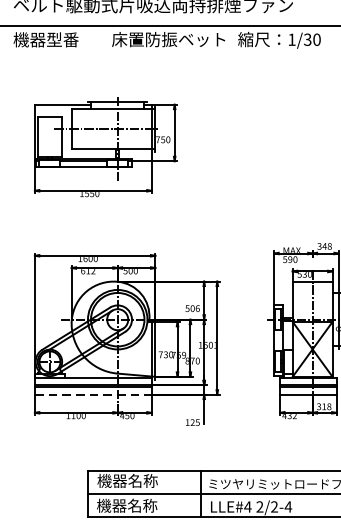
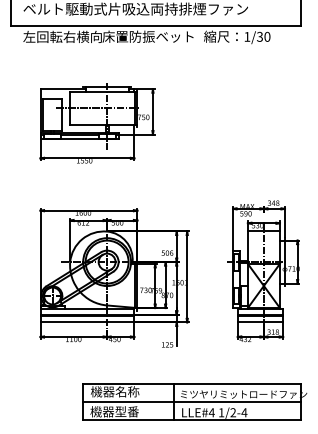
text: (62, 39) -> (62, 36), 機器型番 -> 左回転右横向
line: (93, 394) -> (87, 322), dashed -> solid
text: (141, 505) -> (126, 411), 機器名称 -> 機器型番
text: (259, 506) -> (221, 412), 2/2-4 -> 1/2-4

